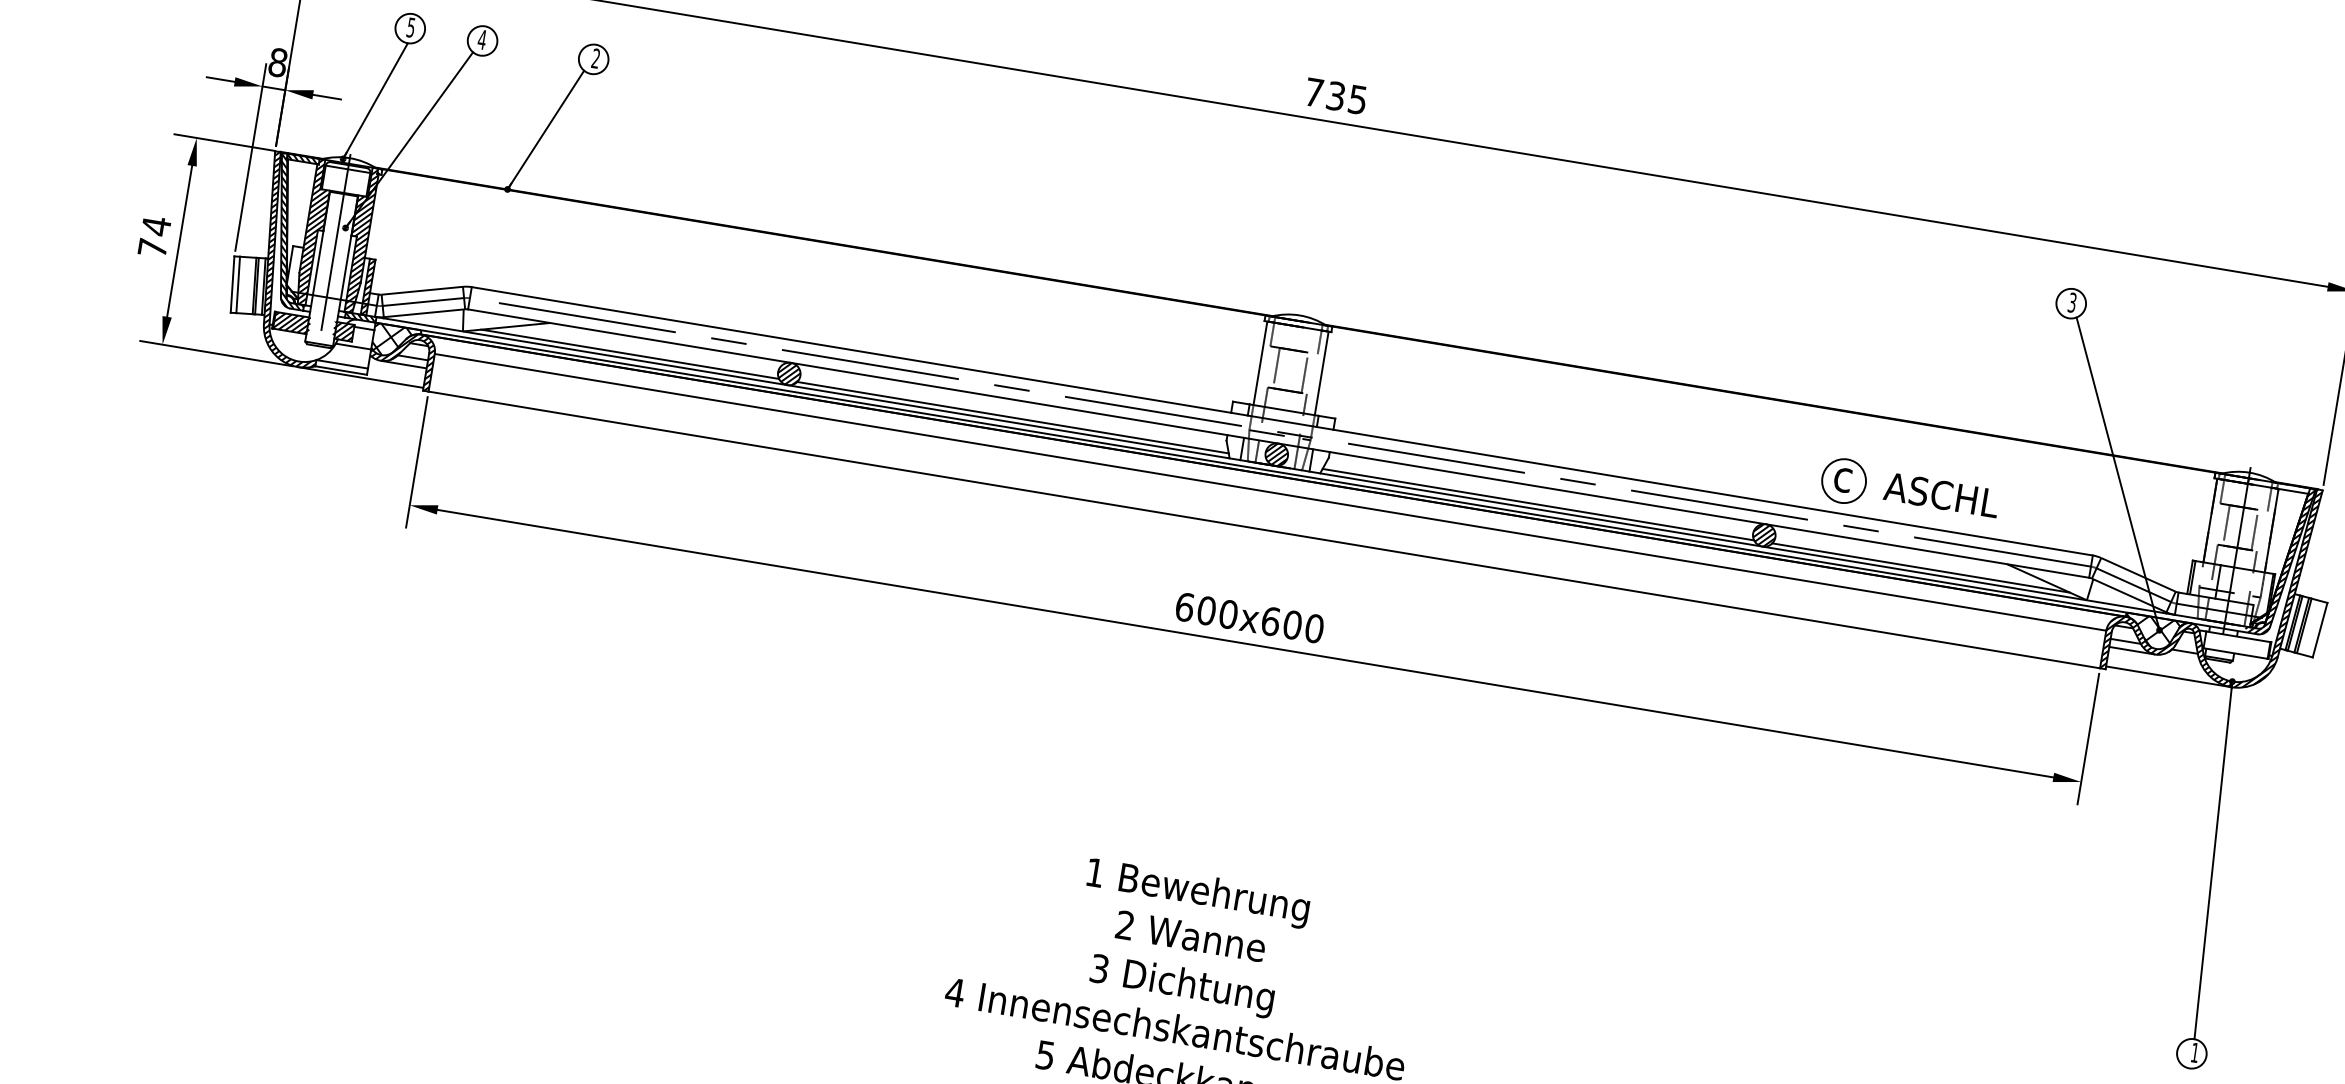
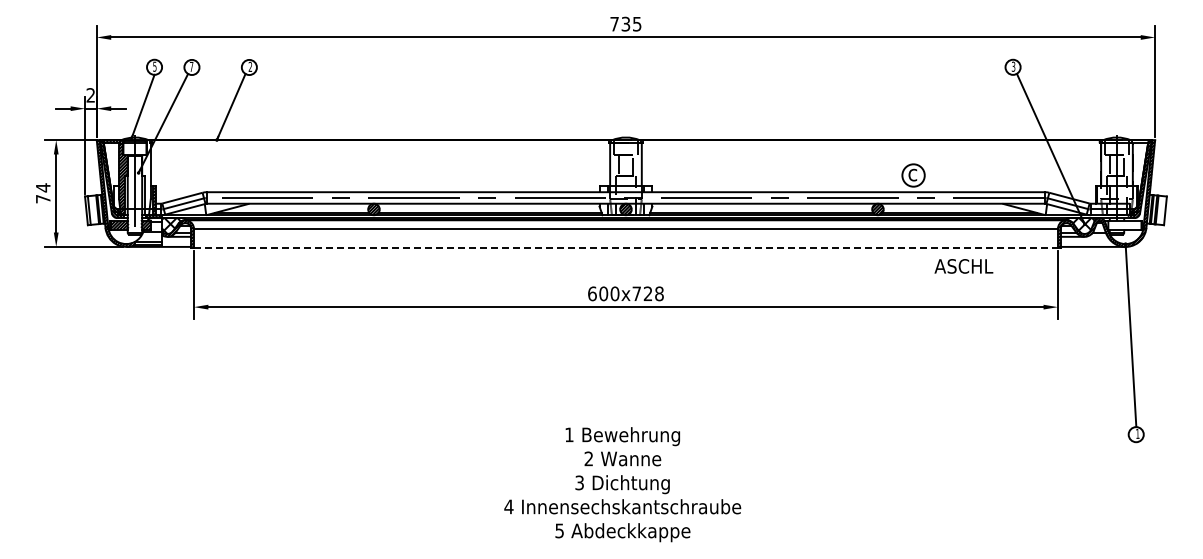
text: (482, 38) -> (191, 66), 4 -> 7
text: (277, 62) -> (90, 95), 8 -> 2
hatch: (359, 239) -> (146, 177), removed
text: (1940, 495) -> (963, 266), moved
line: (1263, 530) -> (625, 248), solid -> dashed
text: (1291, 624) -> (647, 293), 600x600 -> 600x728

